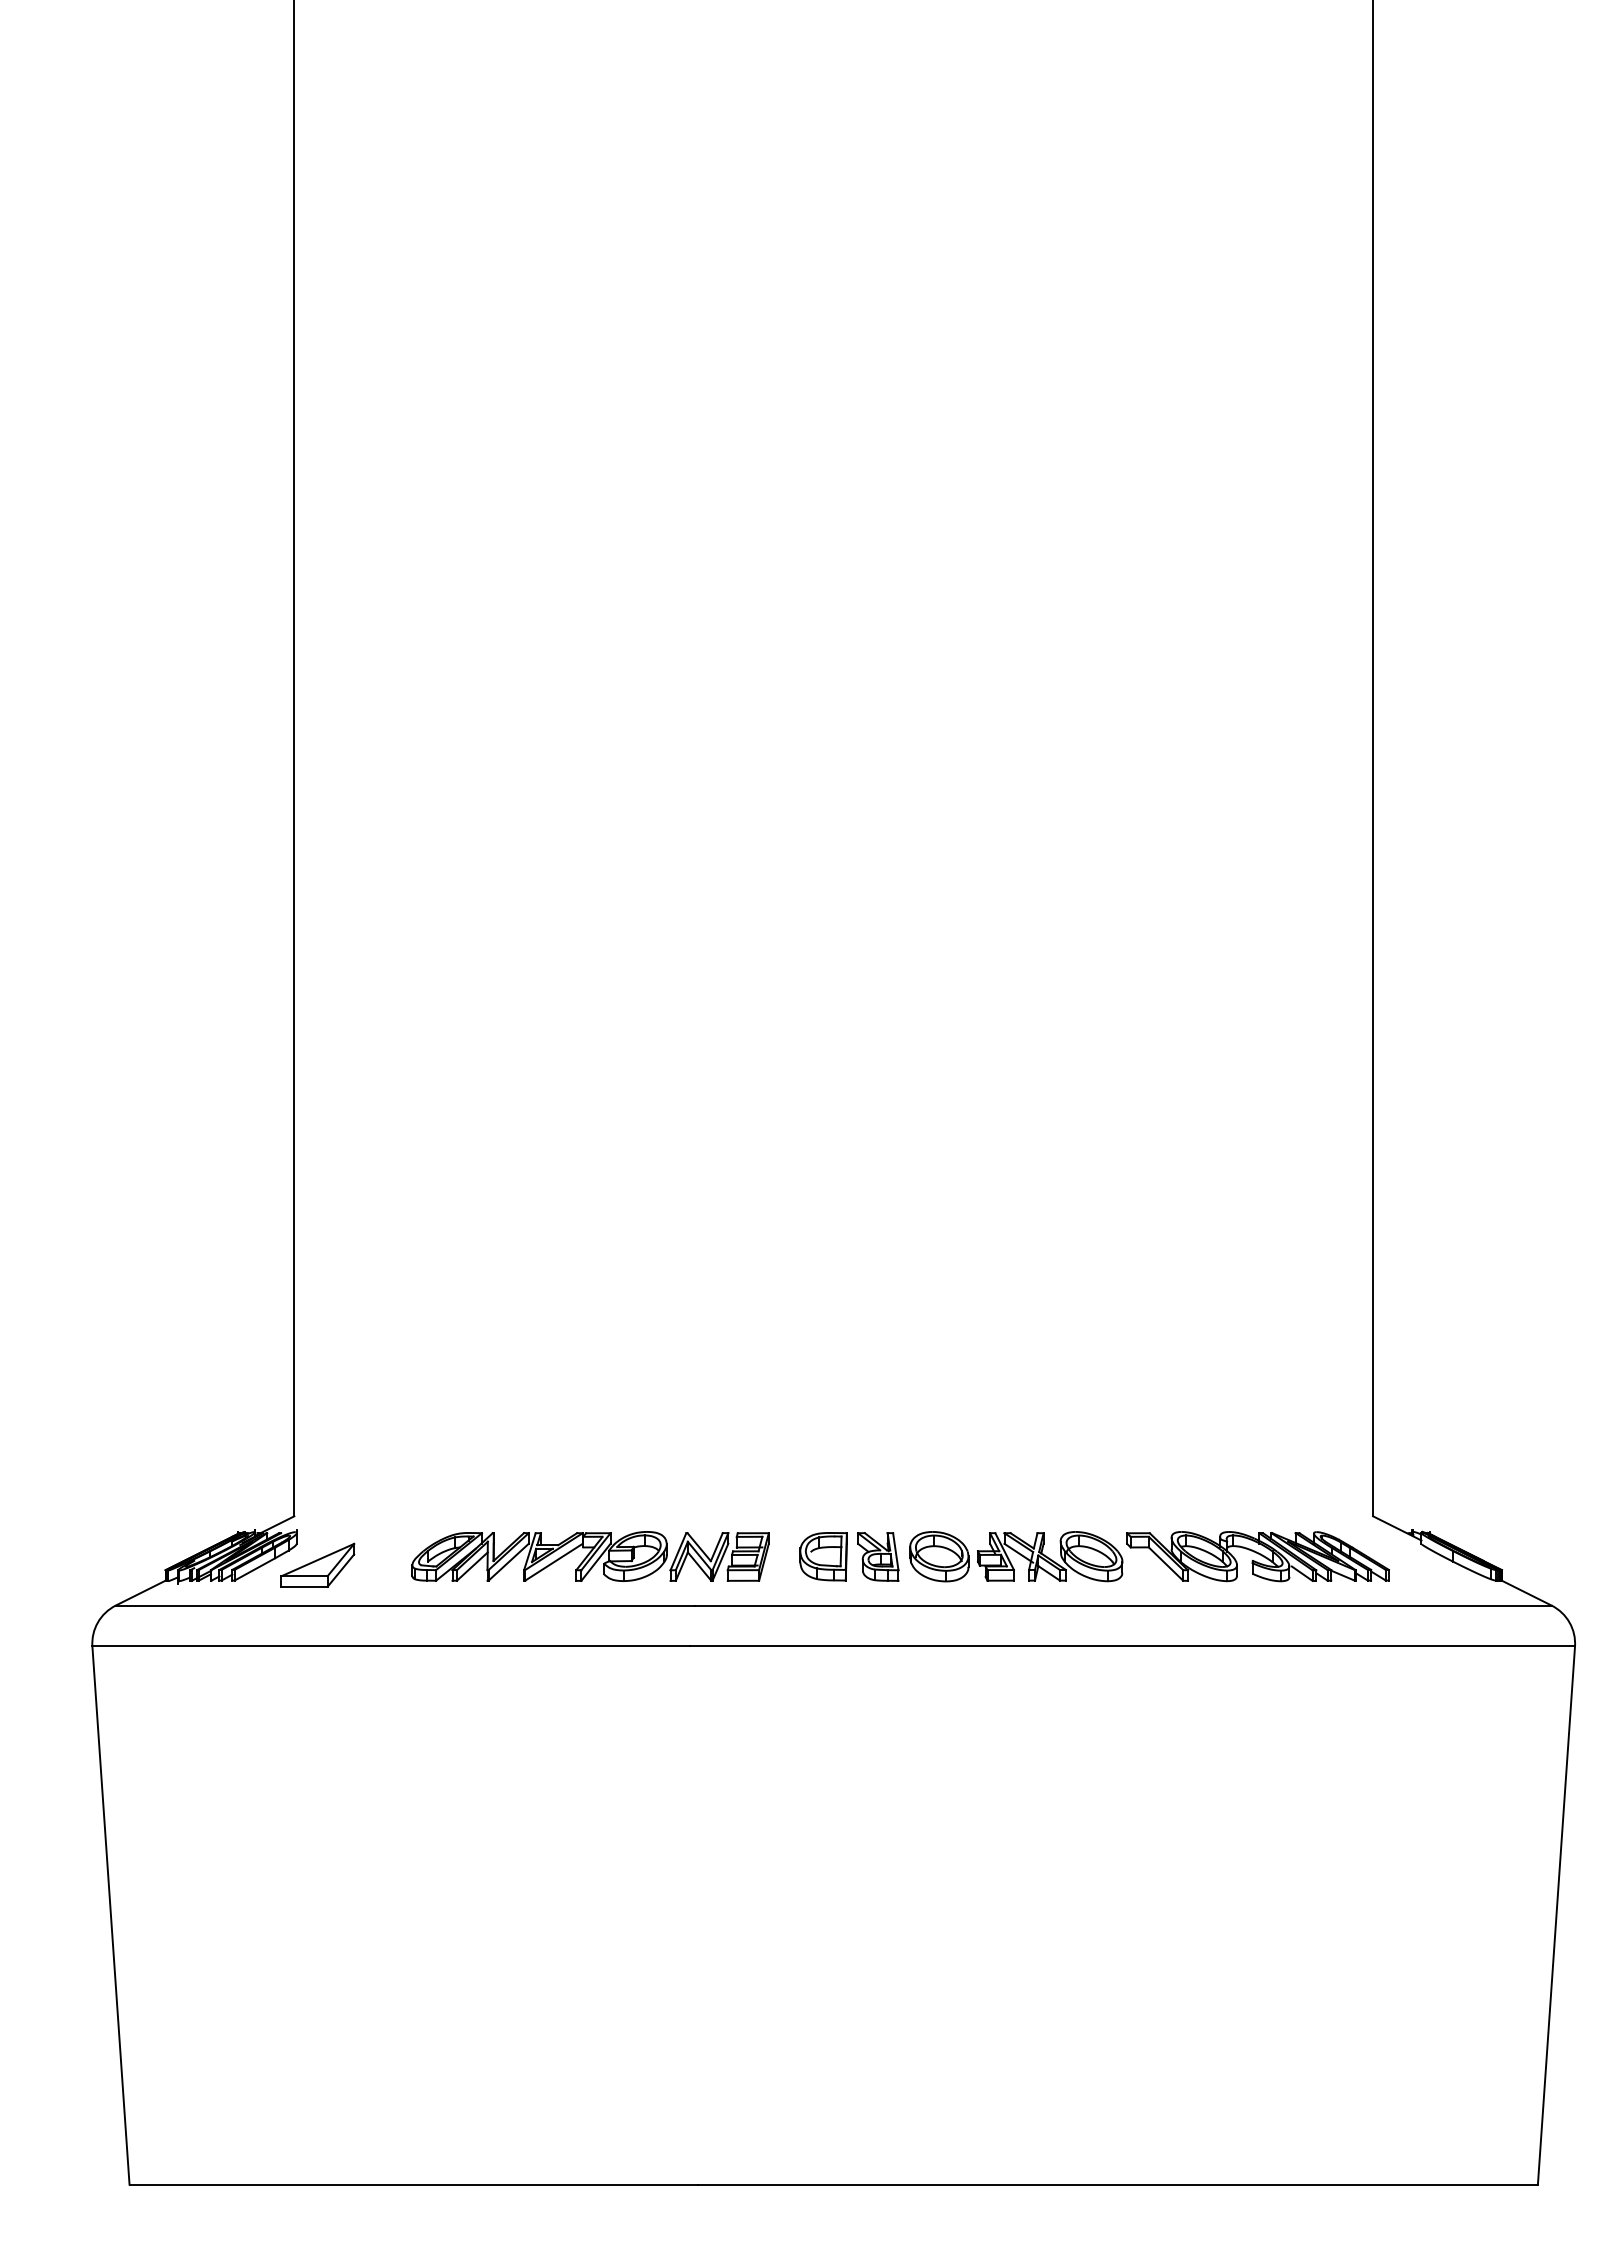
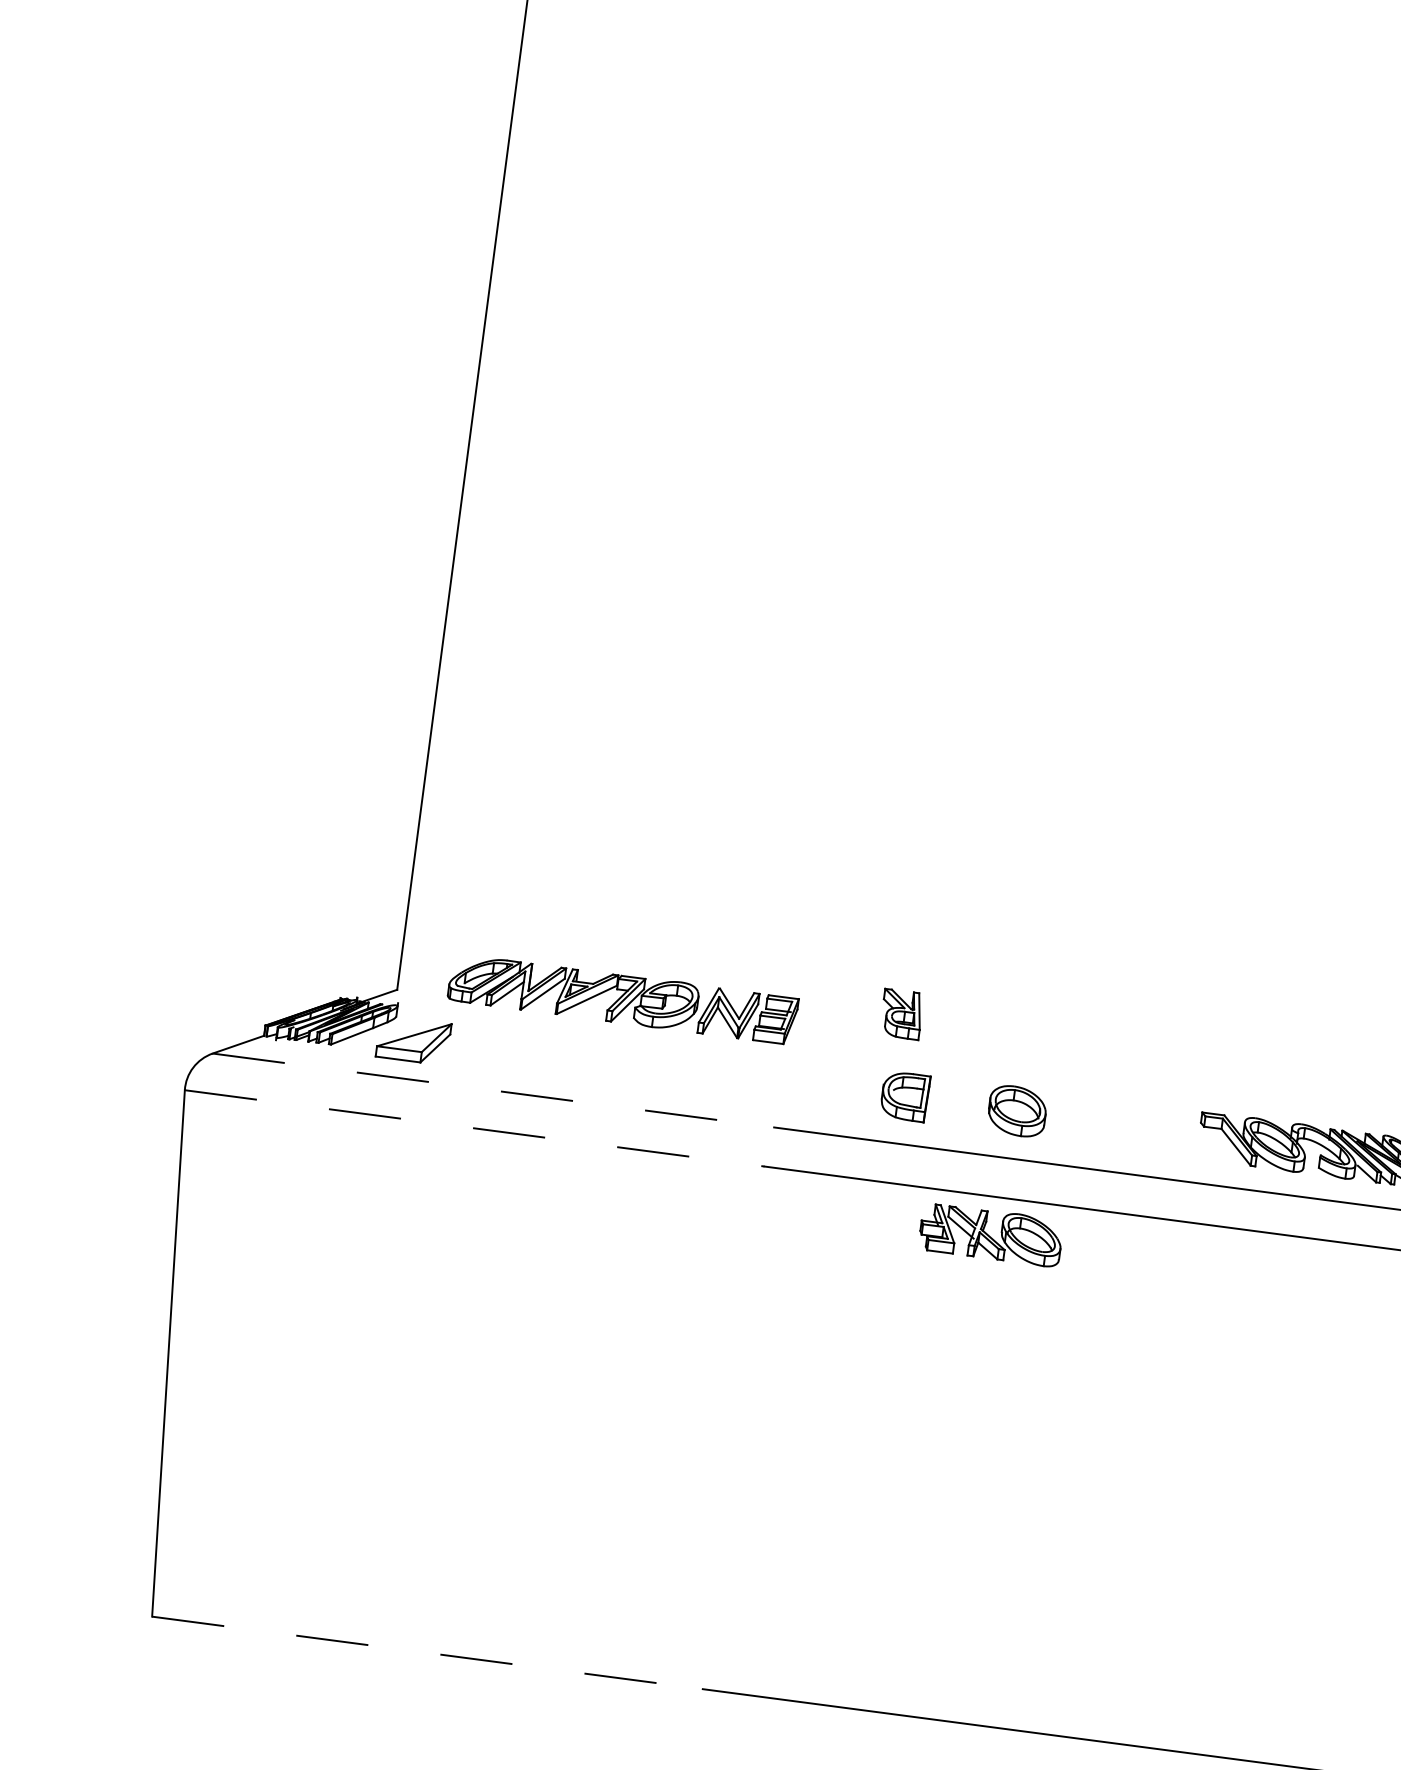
part: (590, 1556) -> (623, 998), moved
part: (878, 1556) -> (902, 1014), moved
part: (1050, 1556) -> (991, 1234), moved
line: (405, 1605) -> (493, 1090), solid -> dashed
line: (391, 1646) -> (474, 1128), solid -> dashed
line: (414, 2184) -> (428, 1652), solid -> dashed

